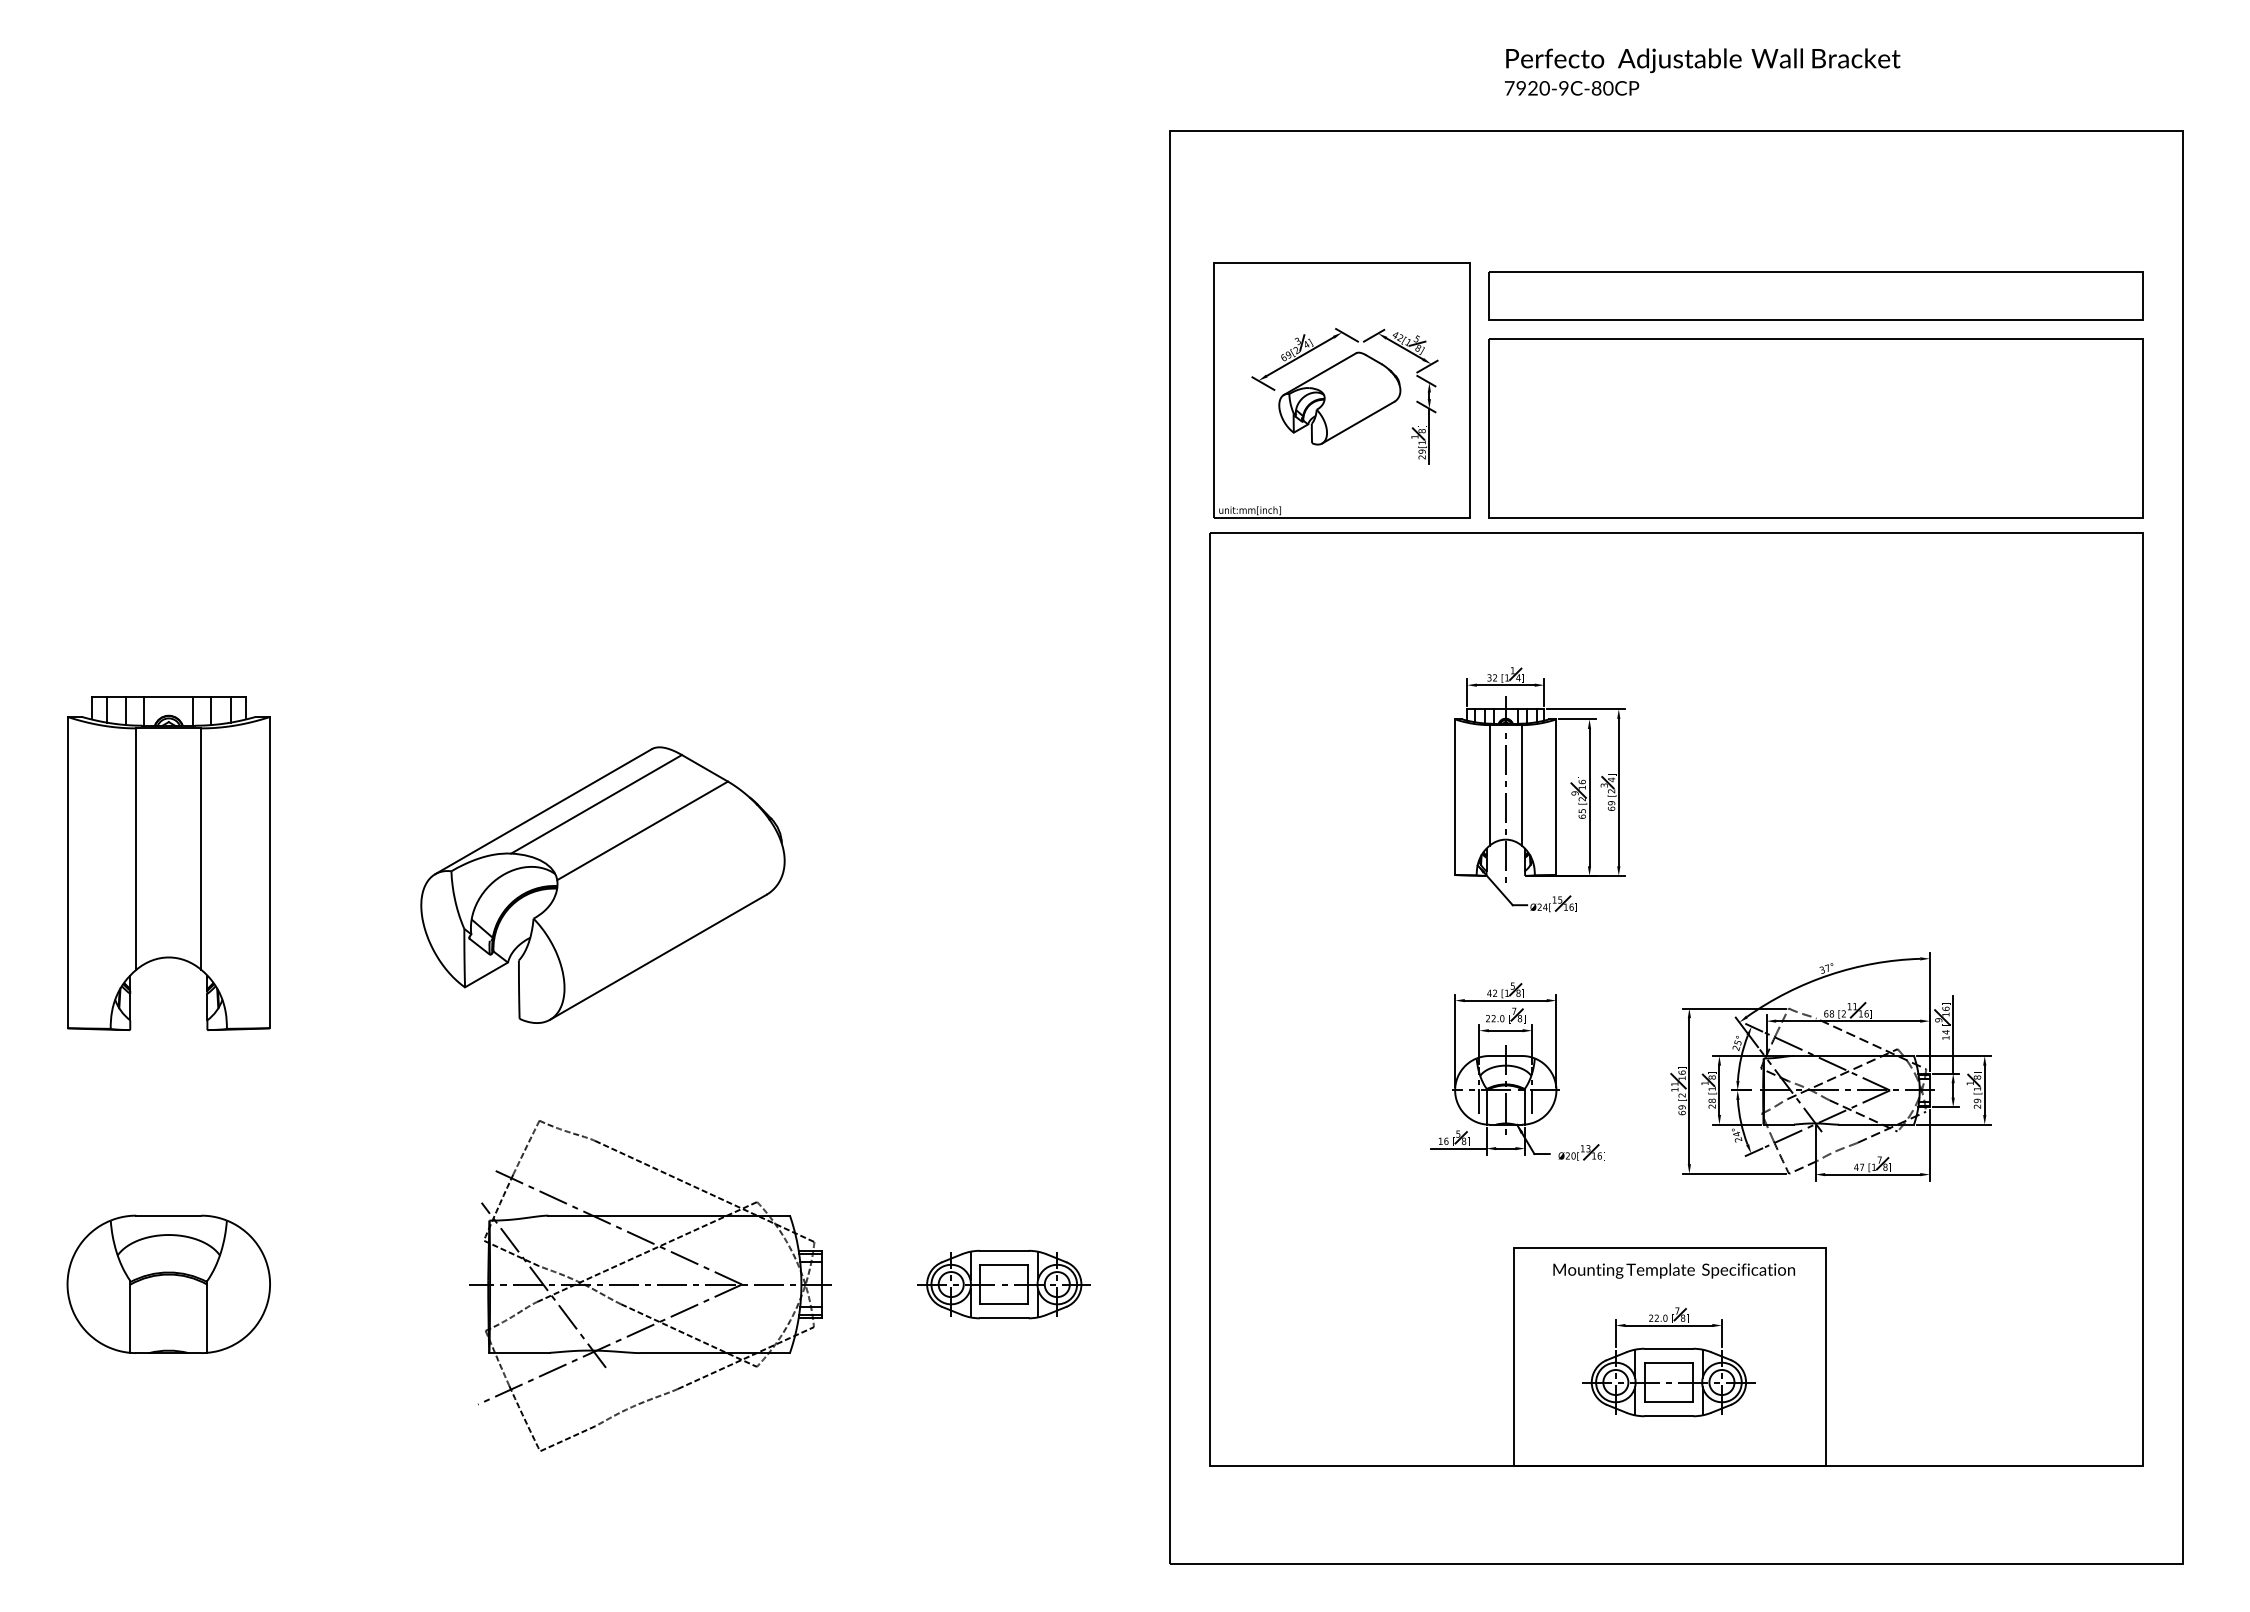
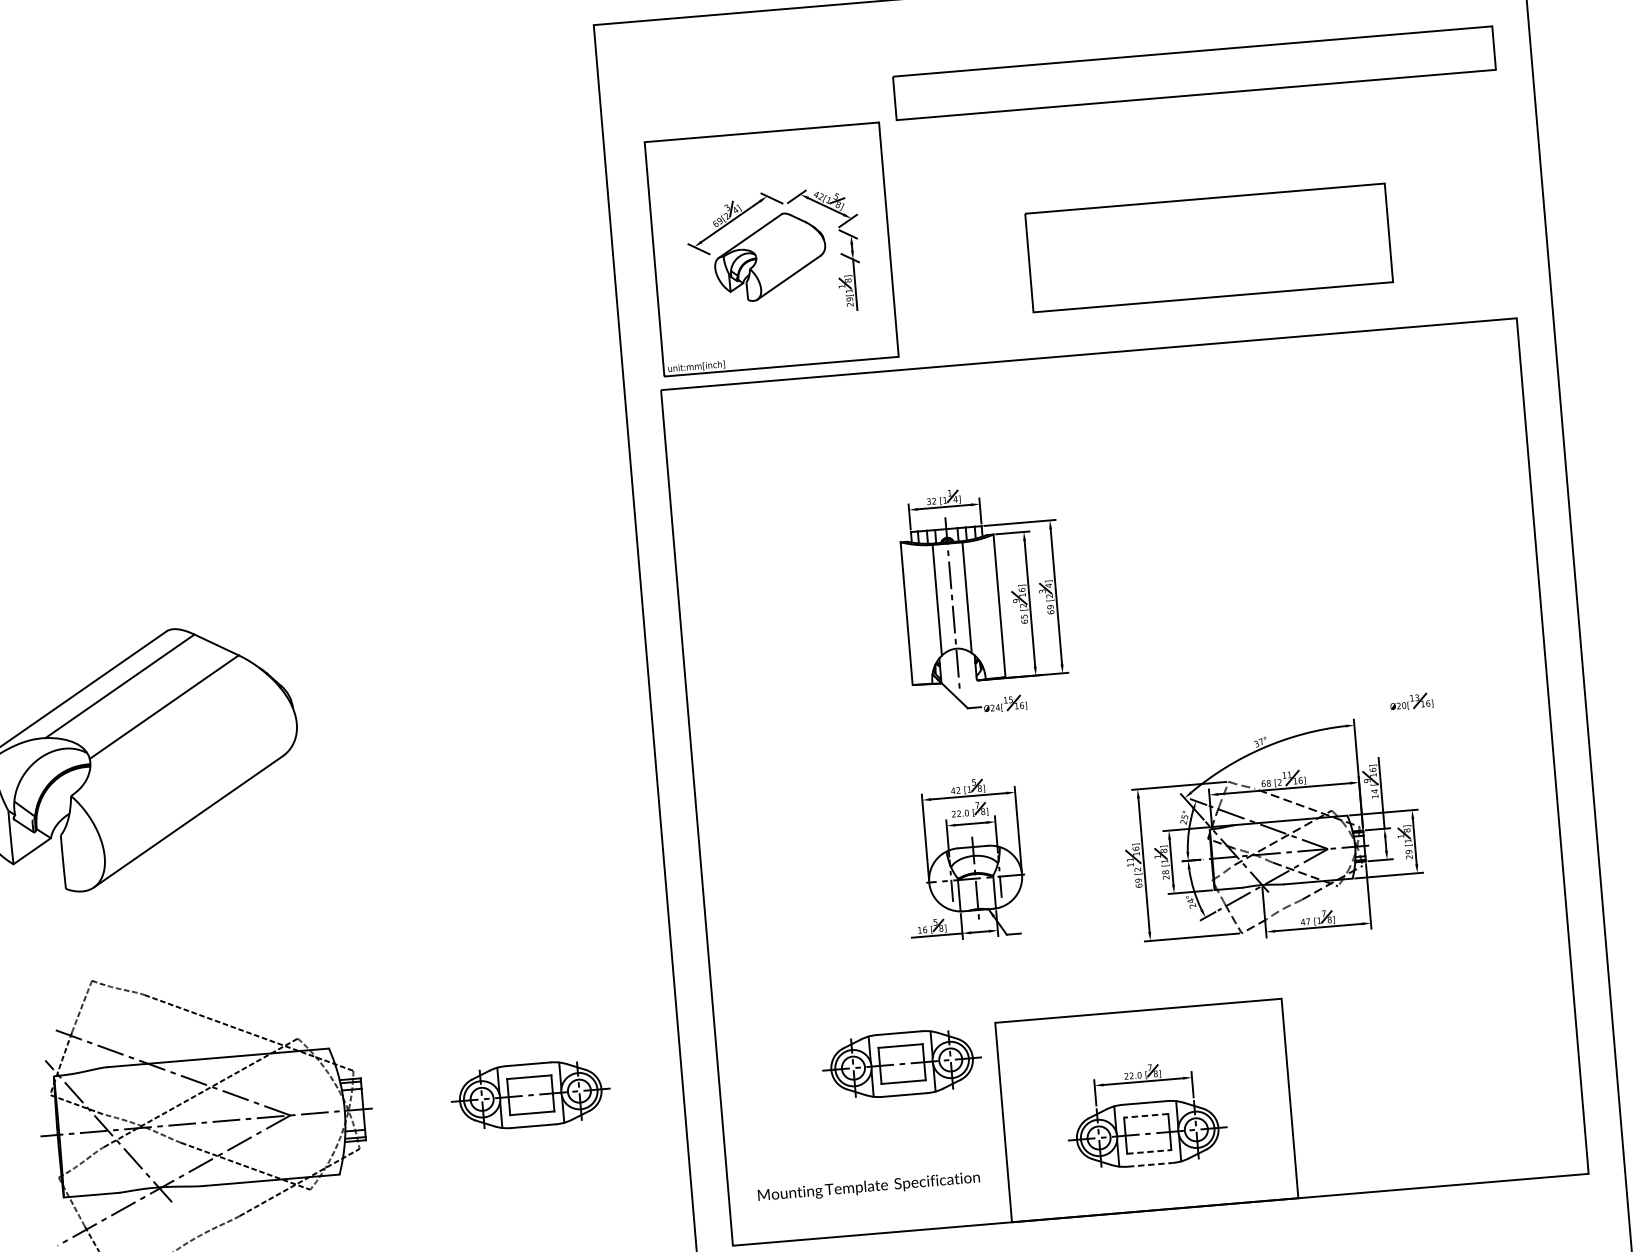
part: (1815, 295) -> (1193, 72), moved
part: (1815, 428) -> (1208, 247), size x0.6
part: (1581, 1152) -> (1411, 701), moved
text: (1673, 1270) -> (868, 1186), moved
part: (1408, 1284) -> (901, 1064), added
line: (1668, 1362) -> (1145, 1115), solid -> dashed
line: (1669, 1402) -> (1149, 1152), solid -> dashed
line: (1669, 1416) -> (1150, 1165), solid -> dashed

